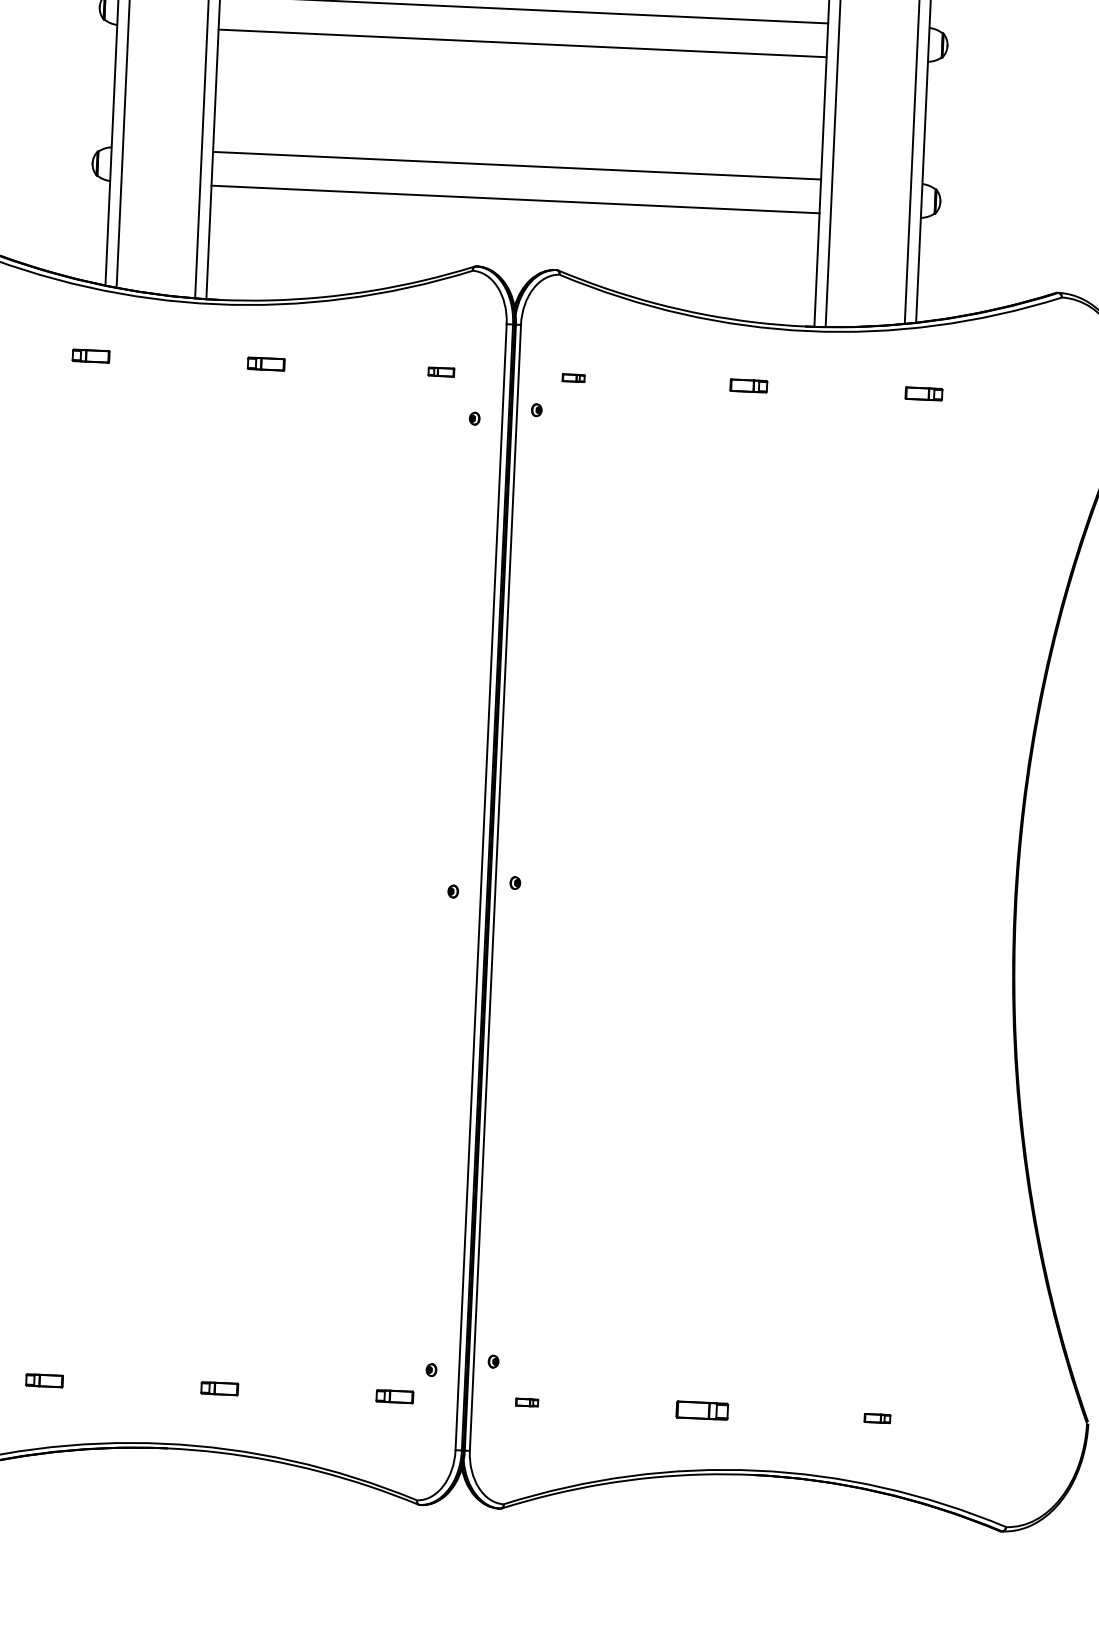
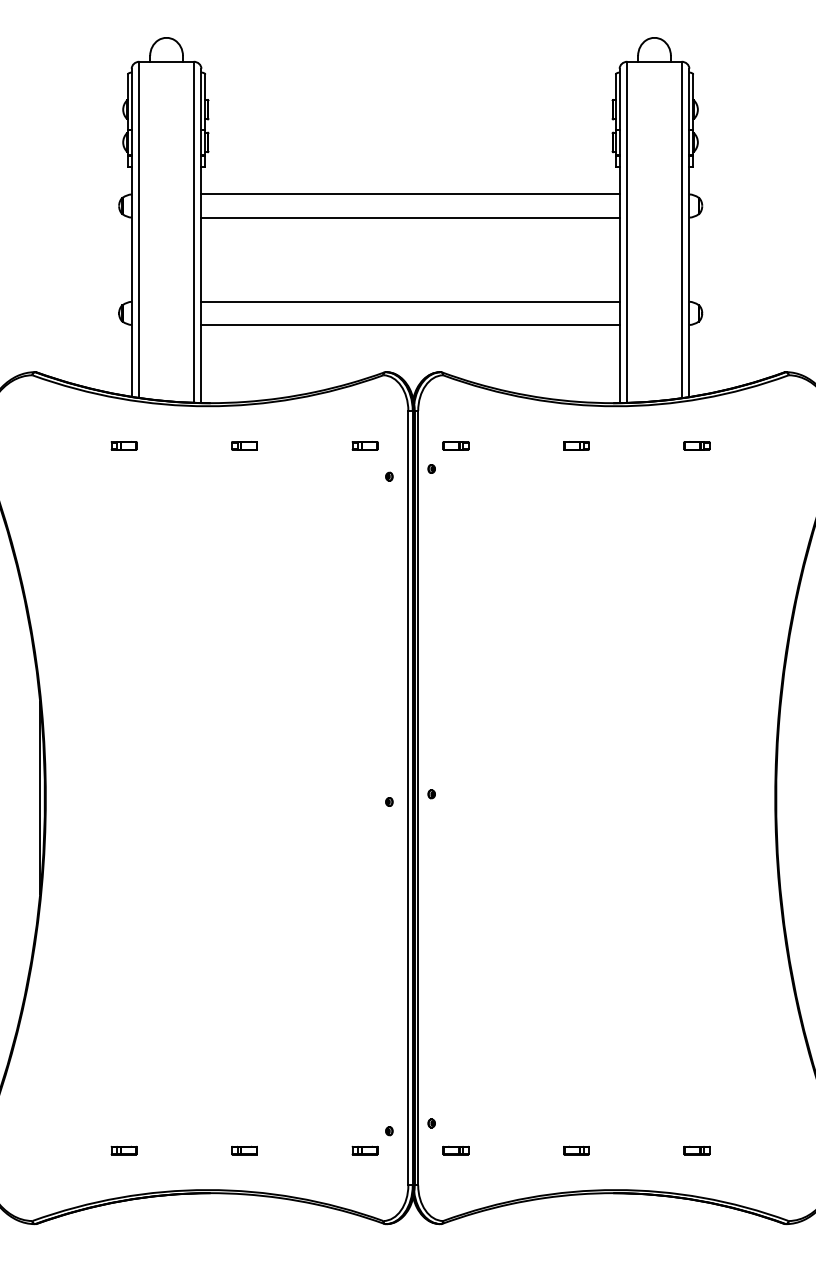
part: (440, 371) -> (364, 445), size x1.43
part: (572, 377) -> (455, 445), size x1.67
part: (526, 1402) -> (455, 1150), size x1.67
part: (702, 1410) -> (576, 1150), size x0.71
part: (876, 1418) -> (696, 1150), size x1.43

